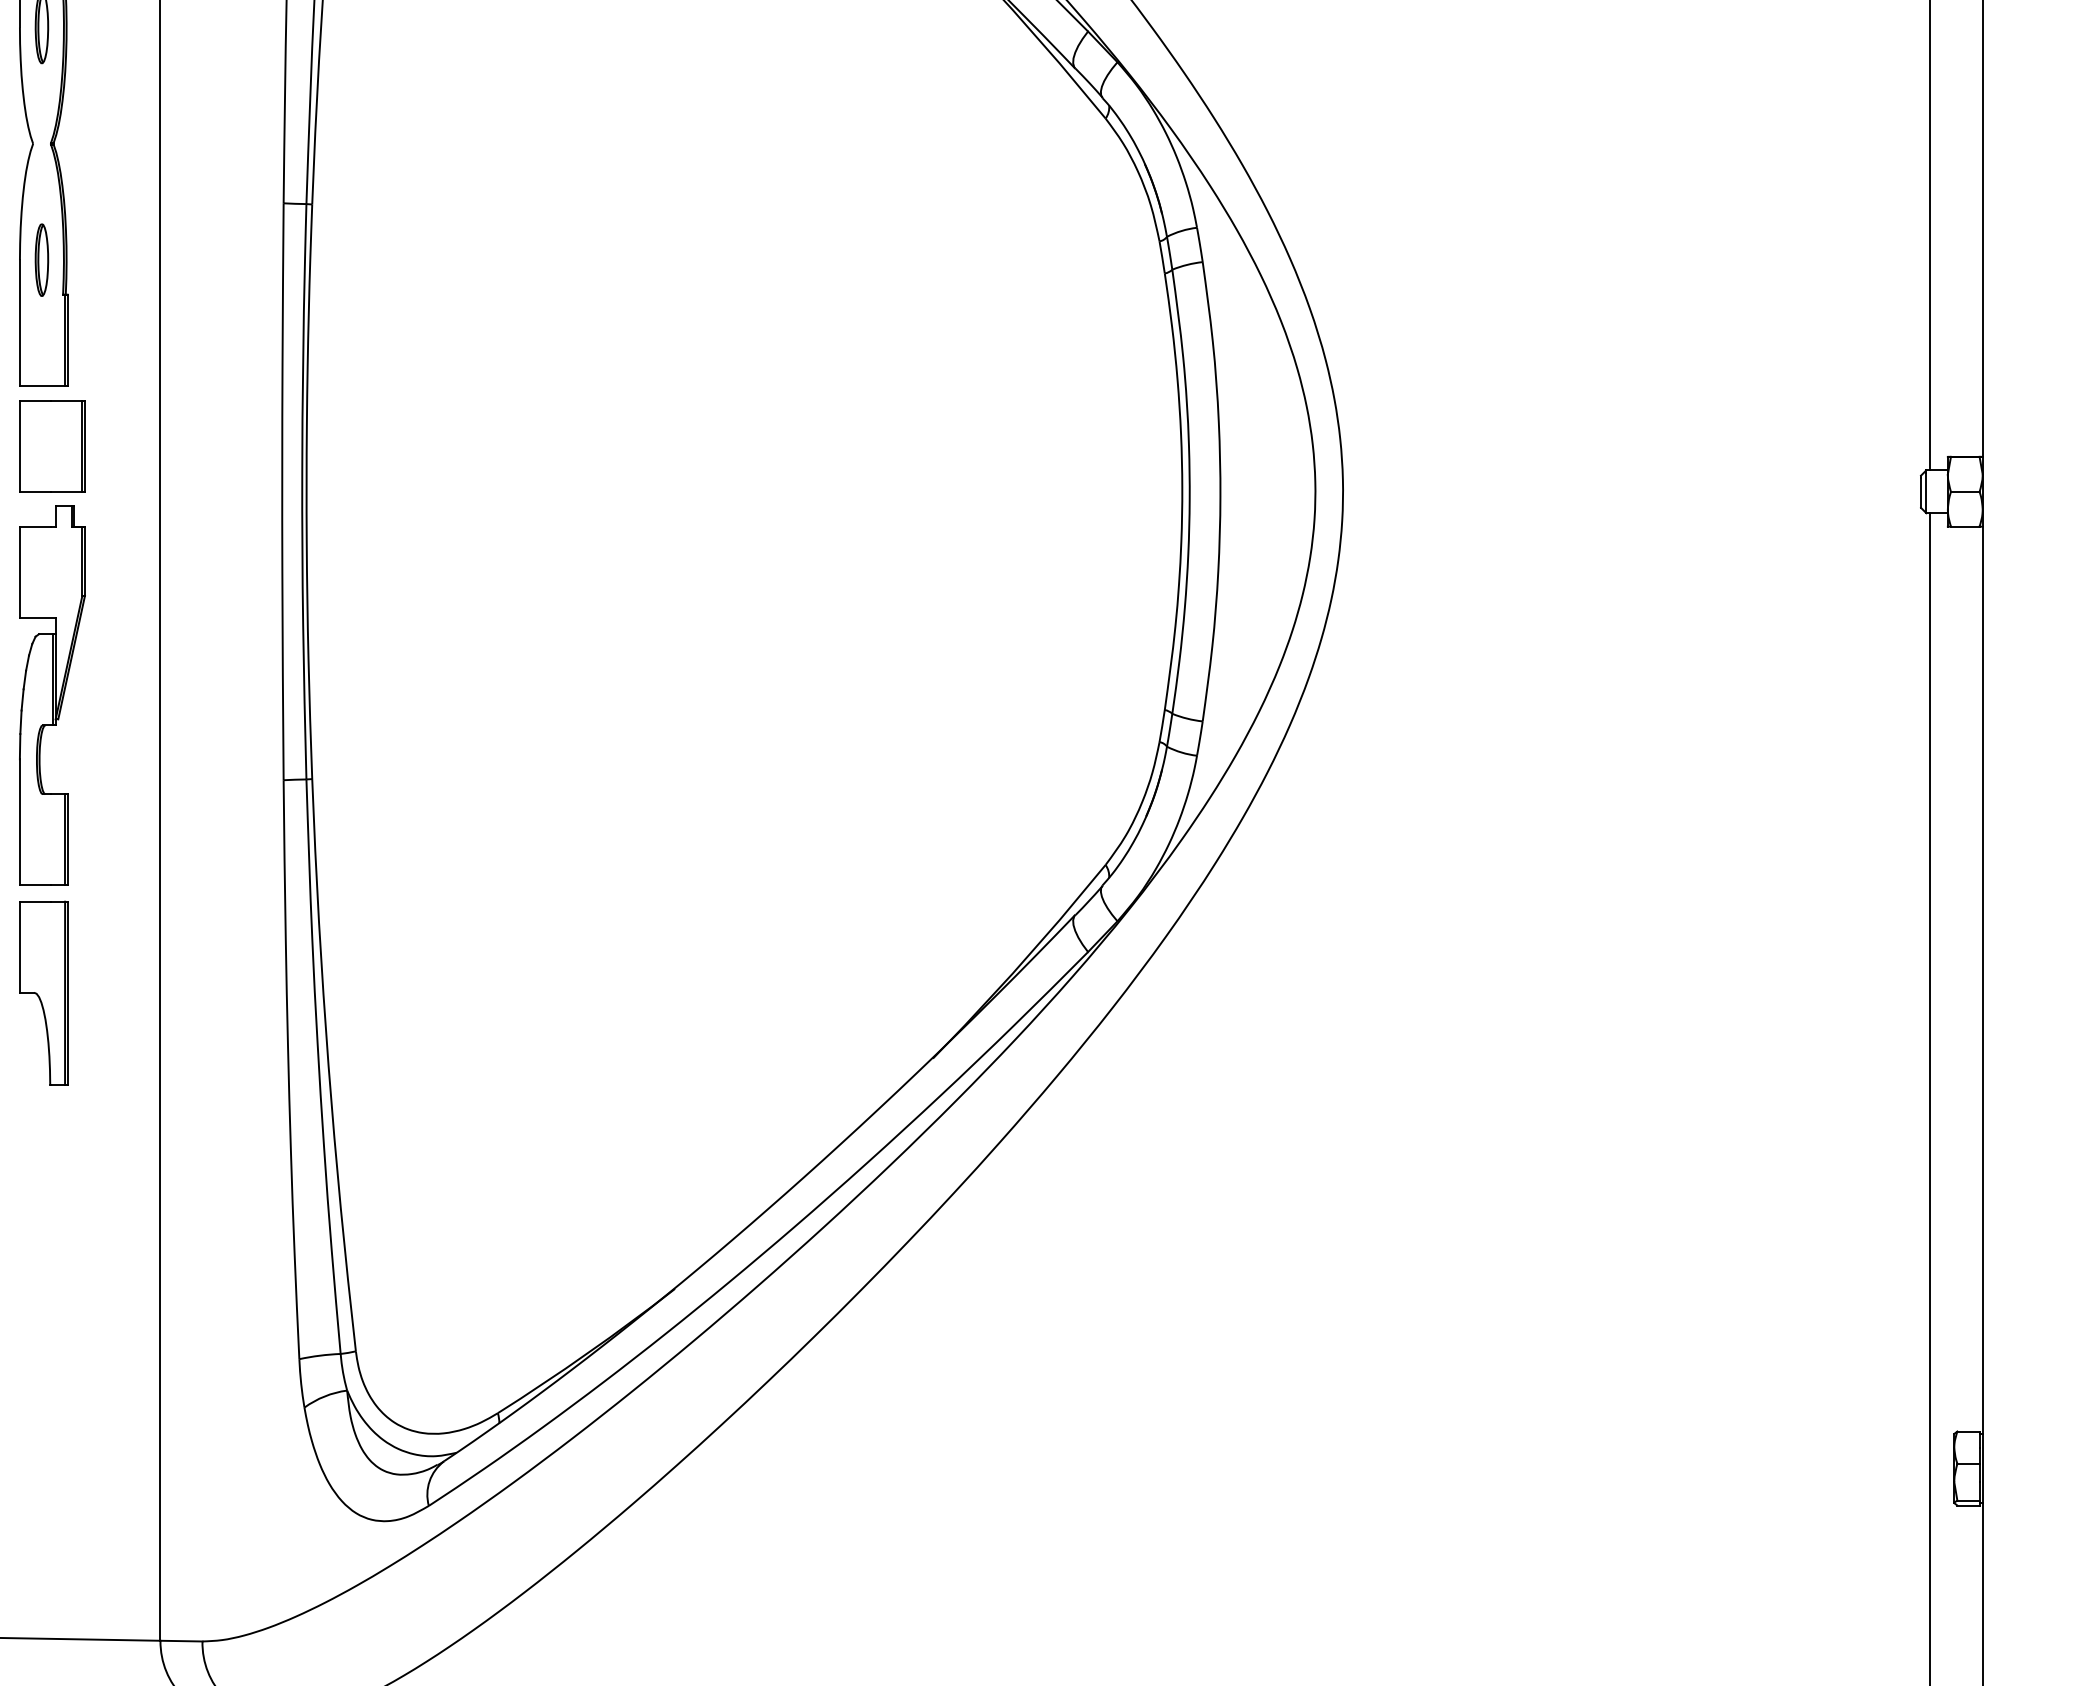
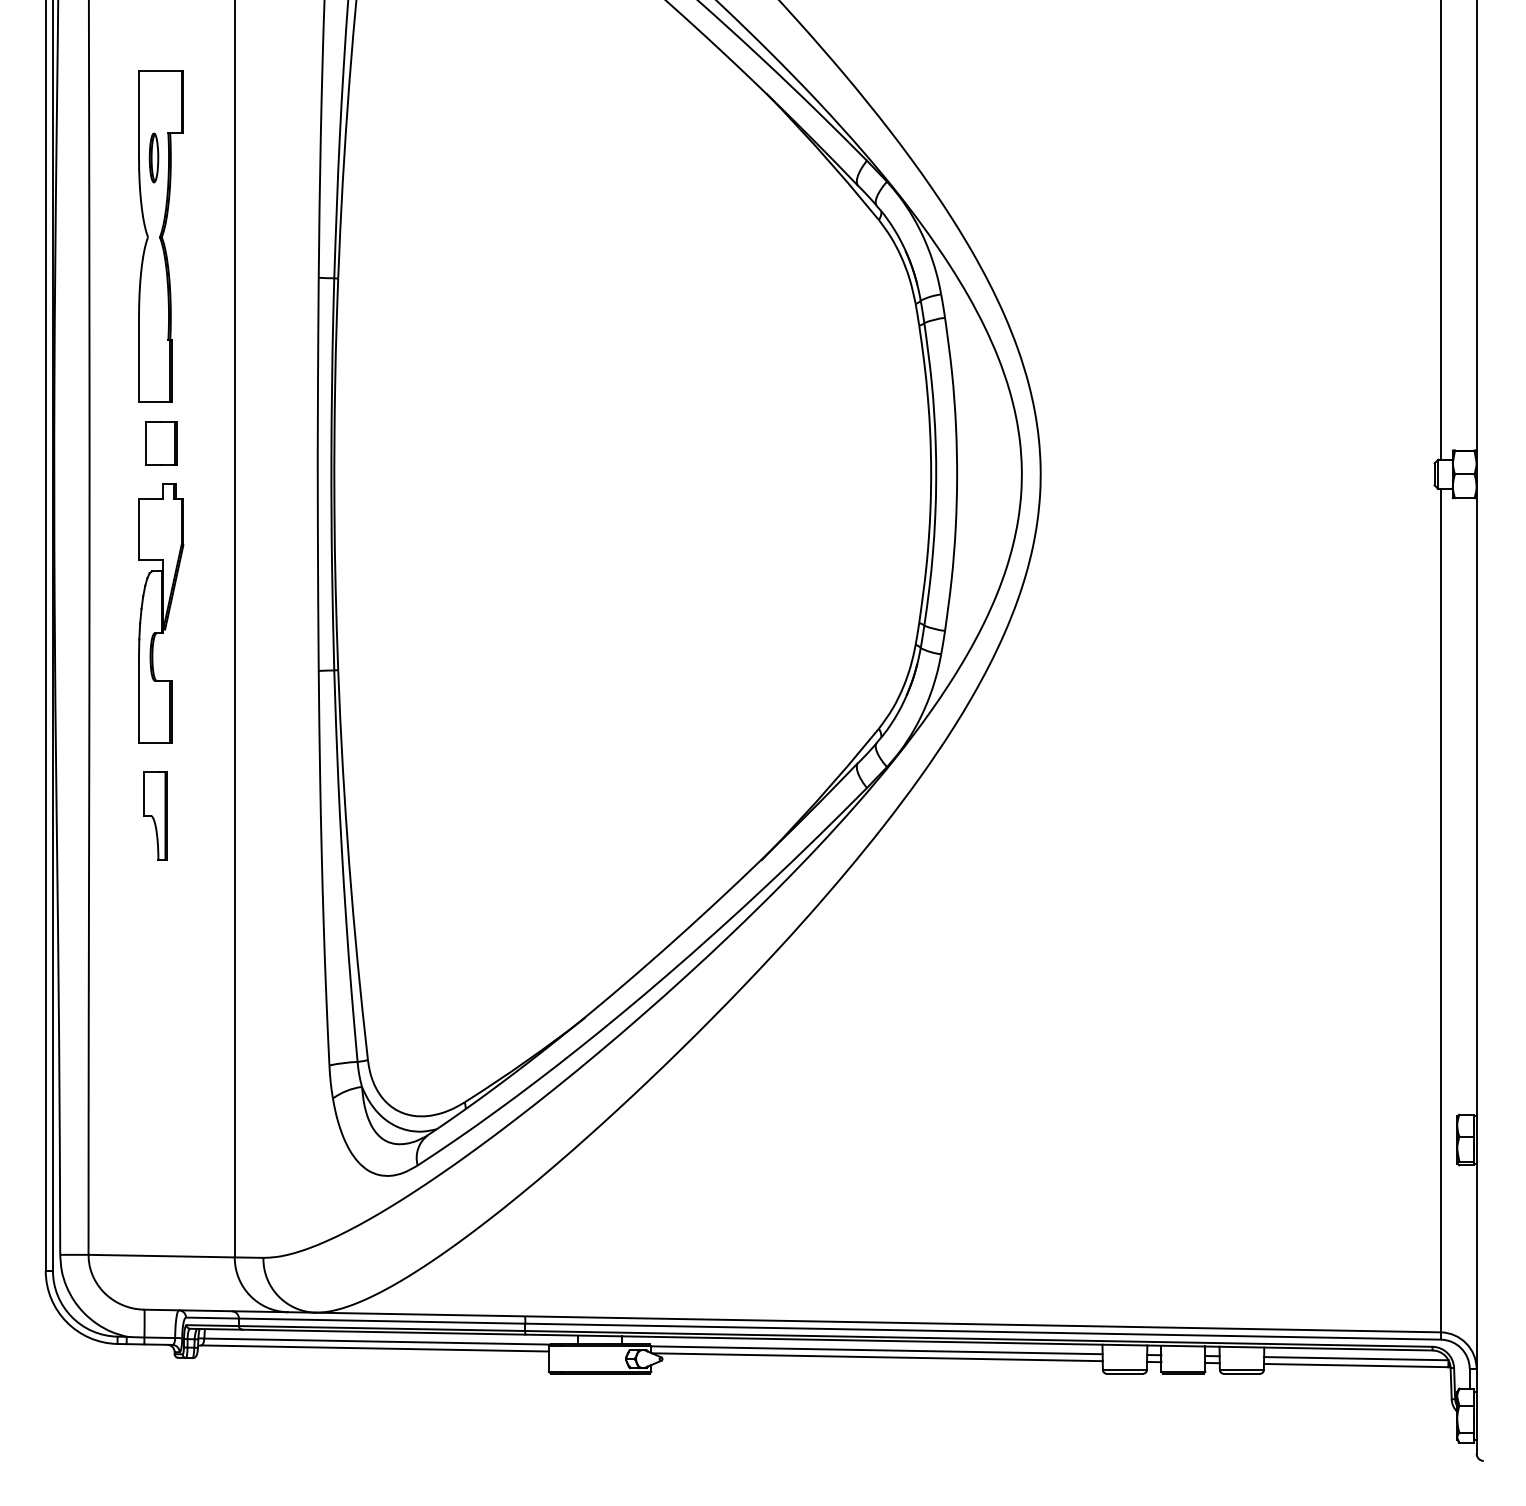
part: (41, 260) -> (153, 316), removed
part: (51, 446) -> (160, 443), size x0.7
part: (44, 992) -> (155, 815), size x0.7

